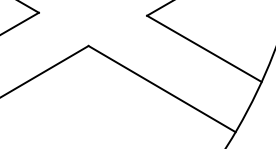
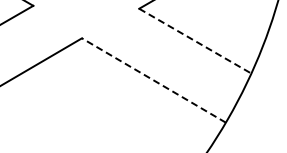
line: (204, 49) -> (195, 41), solid -> dashed
line: (161, 89) -> (153, 80), solid -> dashed

